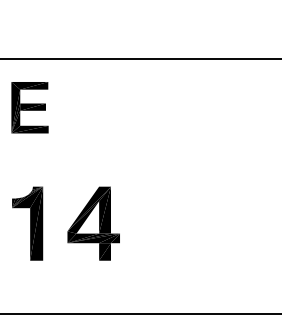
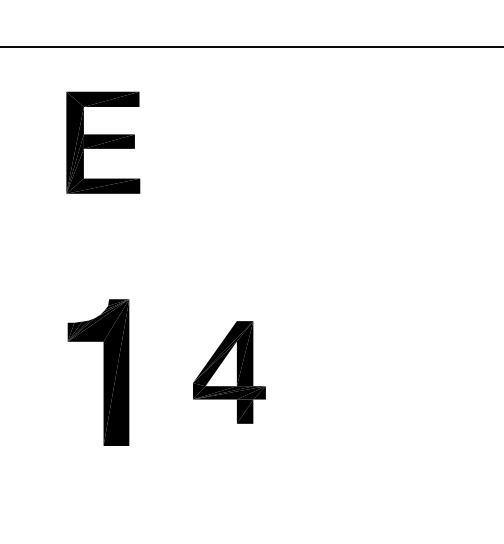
part: (93, 223) -> (229, 372), size x0.7

